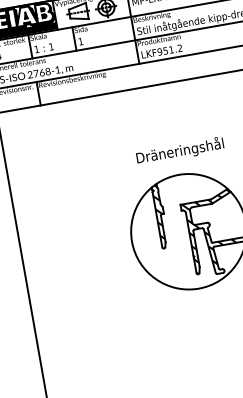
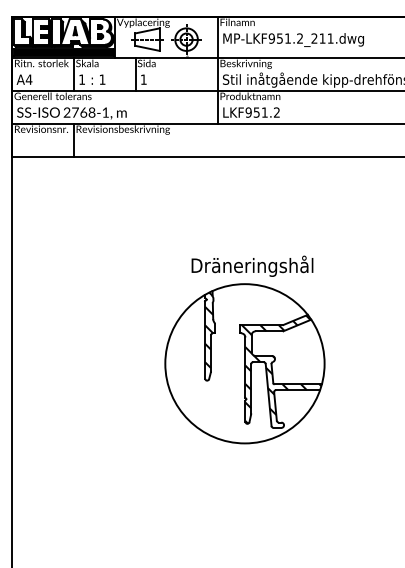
text: (180, 150) -> (252, 265), moved

